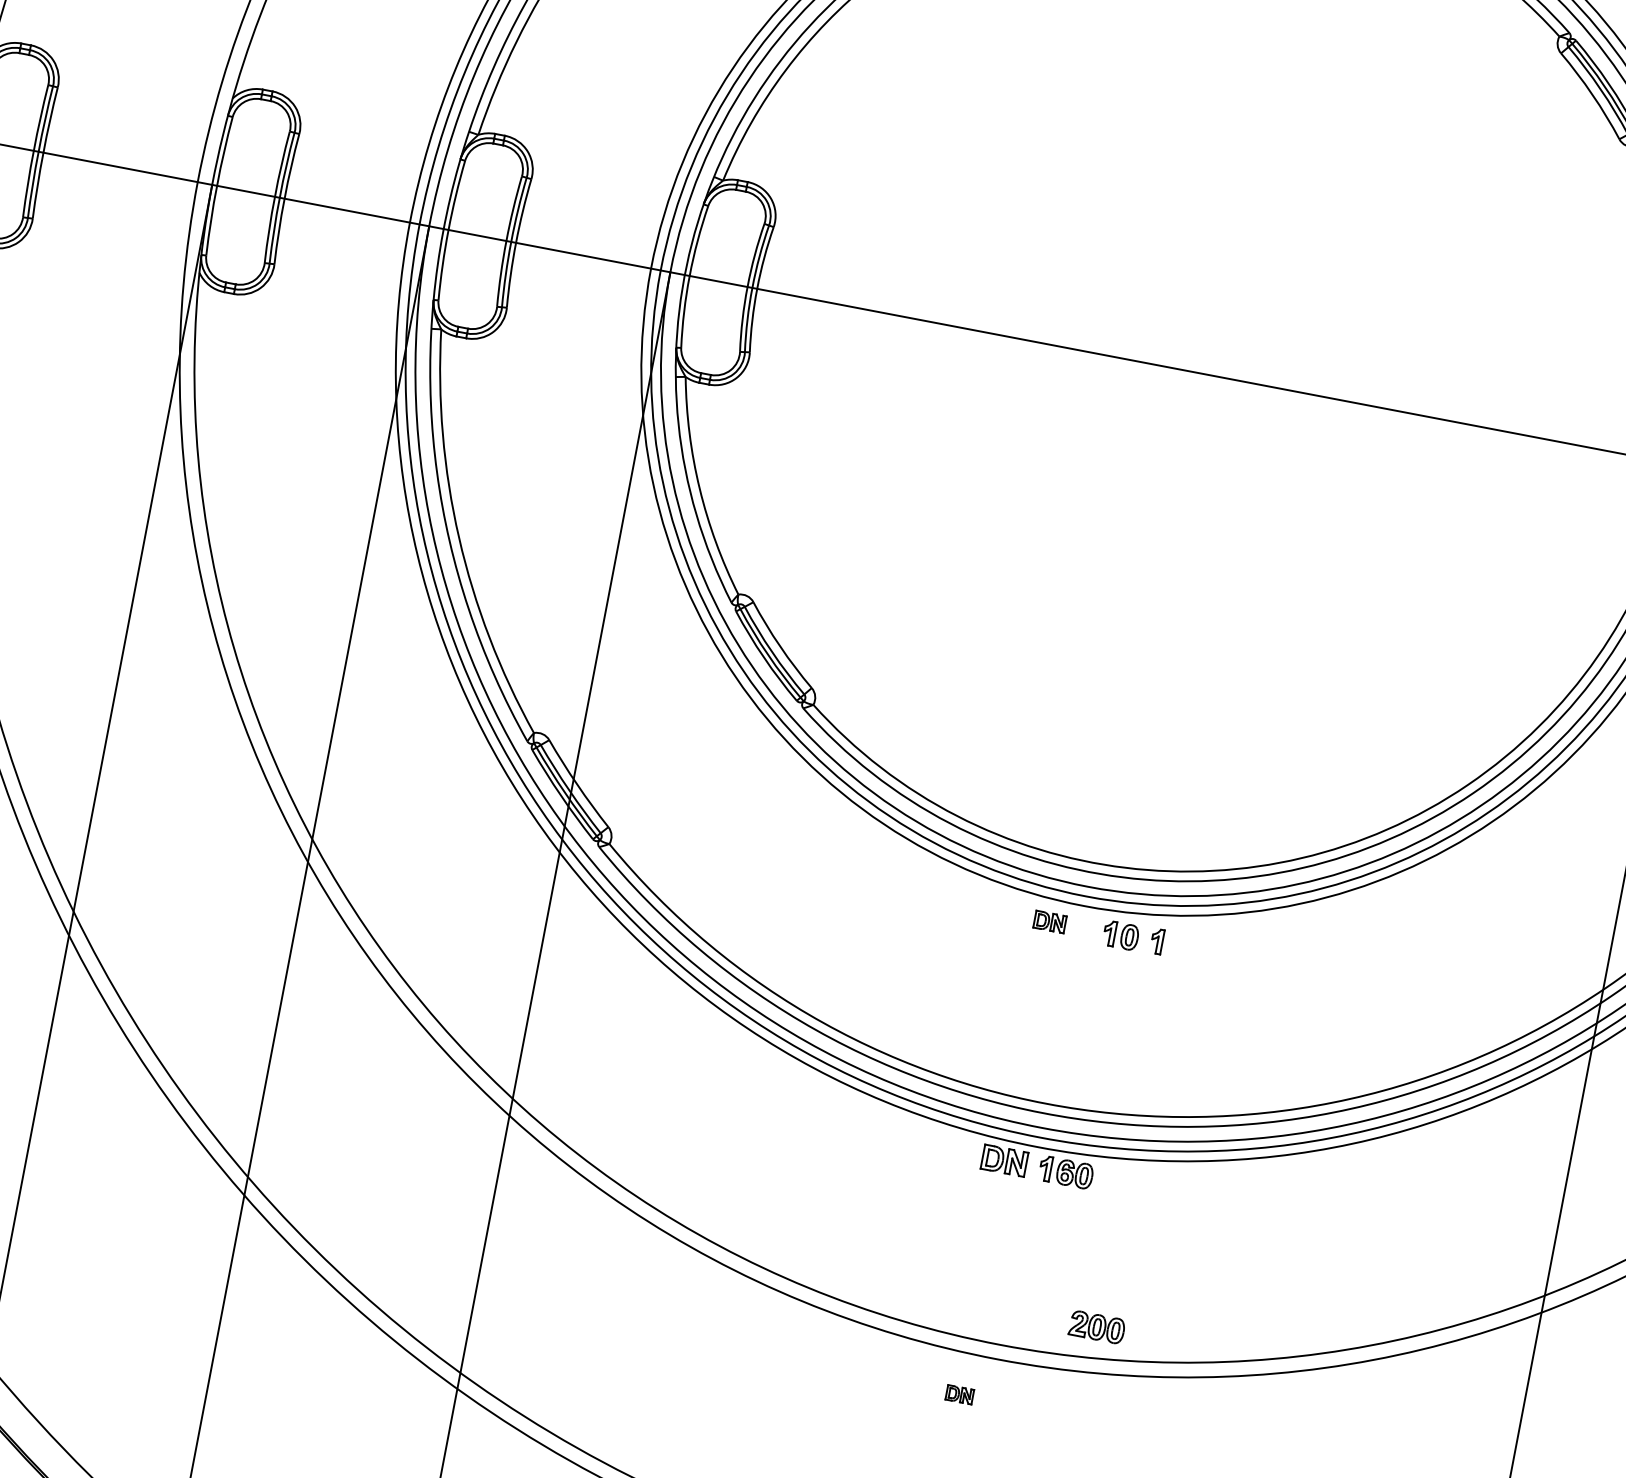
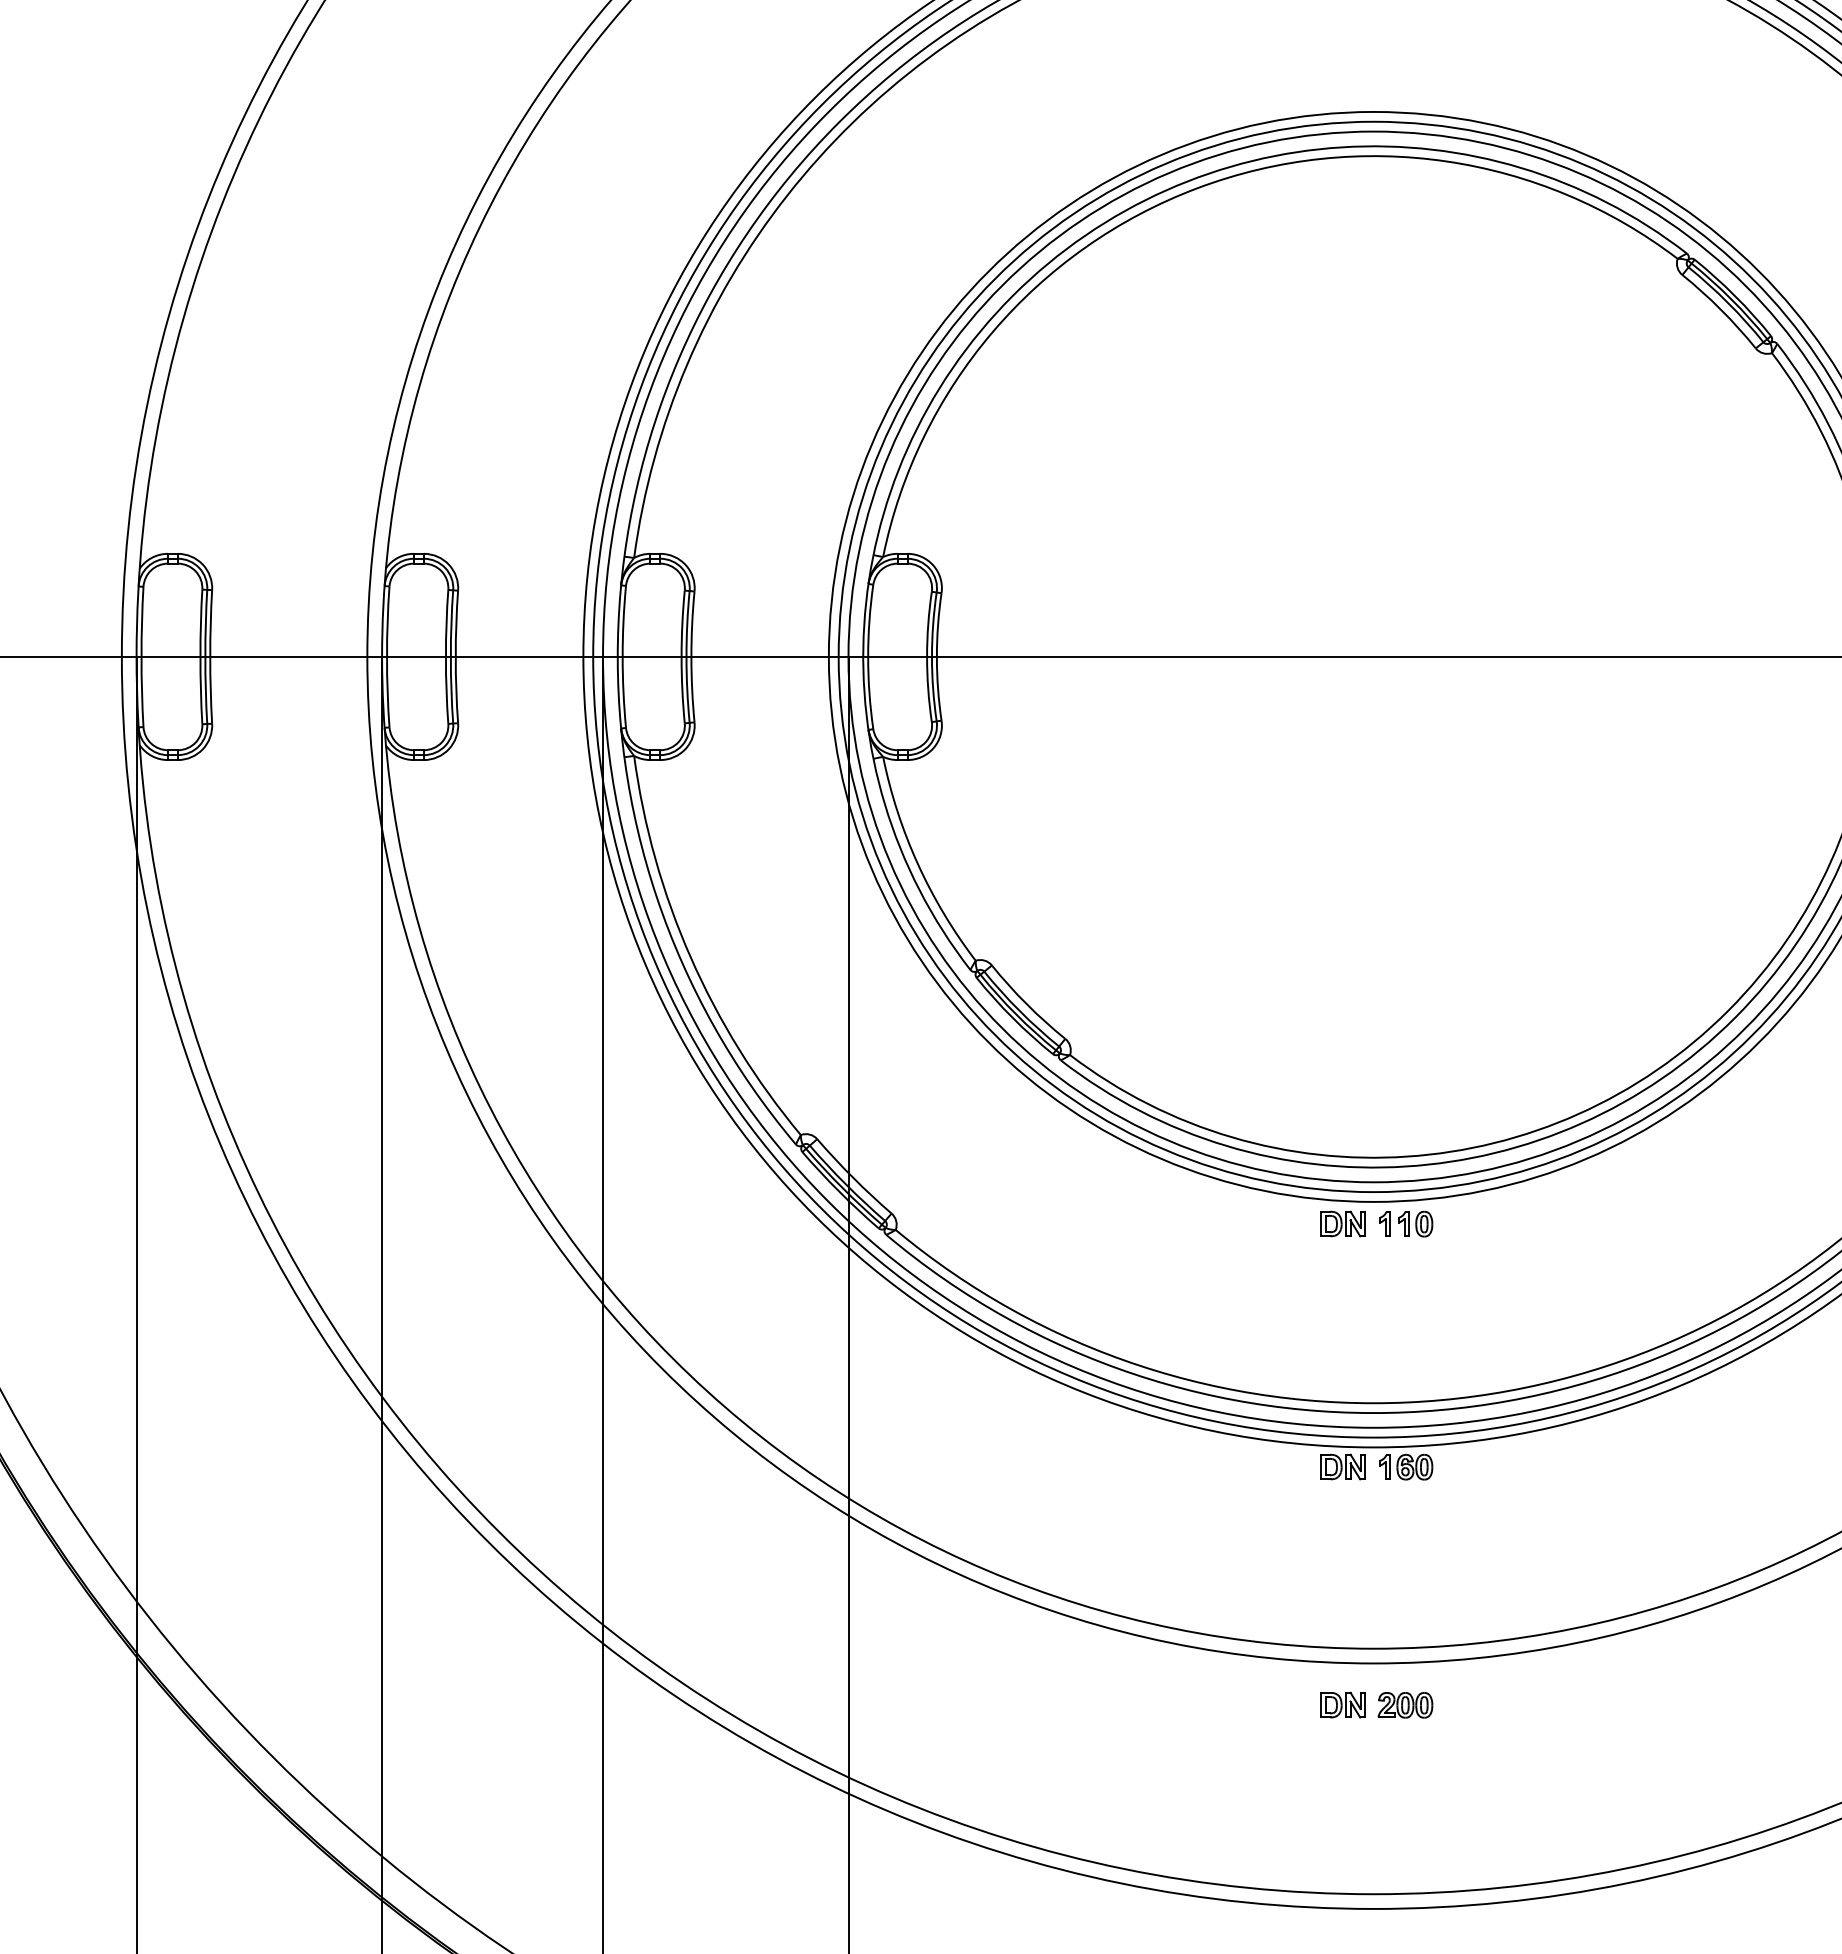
part: (1049, 921) -> (1342, 1223), size x1.43
part: (1156, 940) -> (1384, 1223), moved
part: (1097, 1327) -> (1405, 1705), moved
part: (959, 1394) -> (1342, 1705), size x1.67

